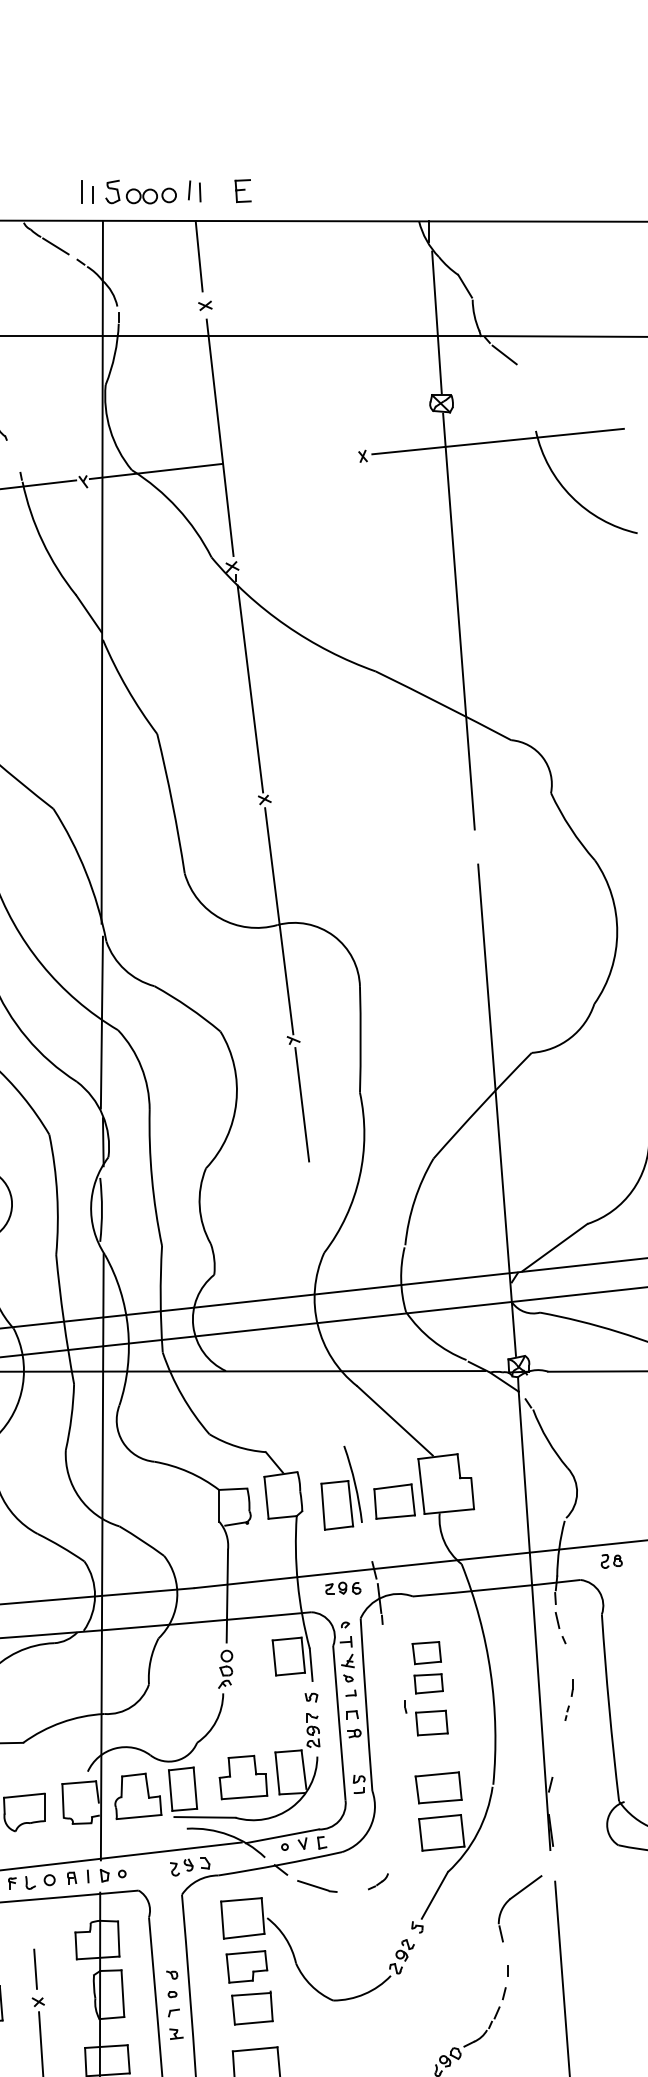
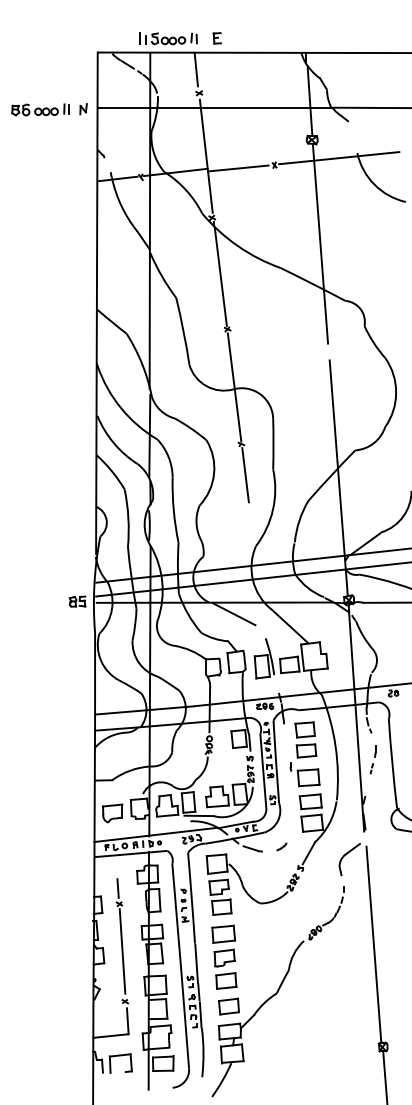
line: (287, 463) -> (238, 168), added
line: (276, 1396) -> (233, 614), added
part: (425, 1688) -> (304, 754), size x1.43
part: (567, 1699) -> (372, 759), size x1.43

